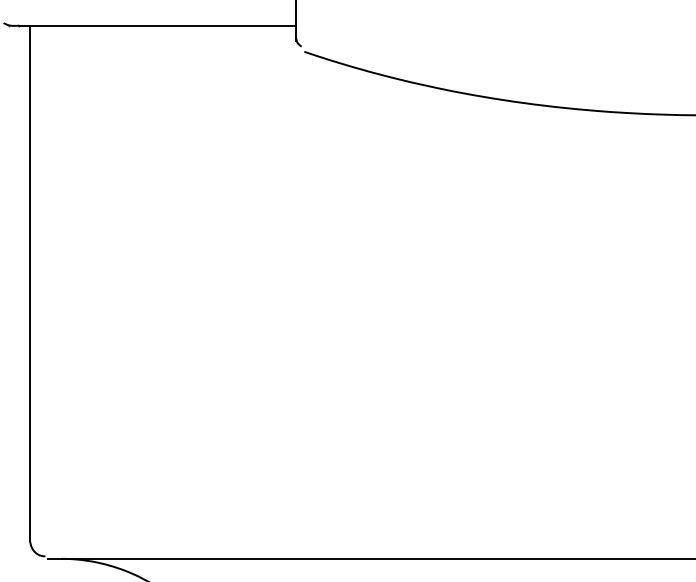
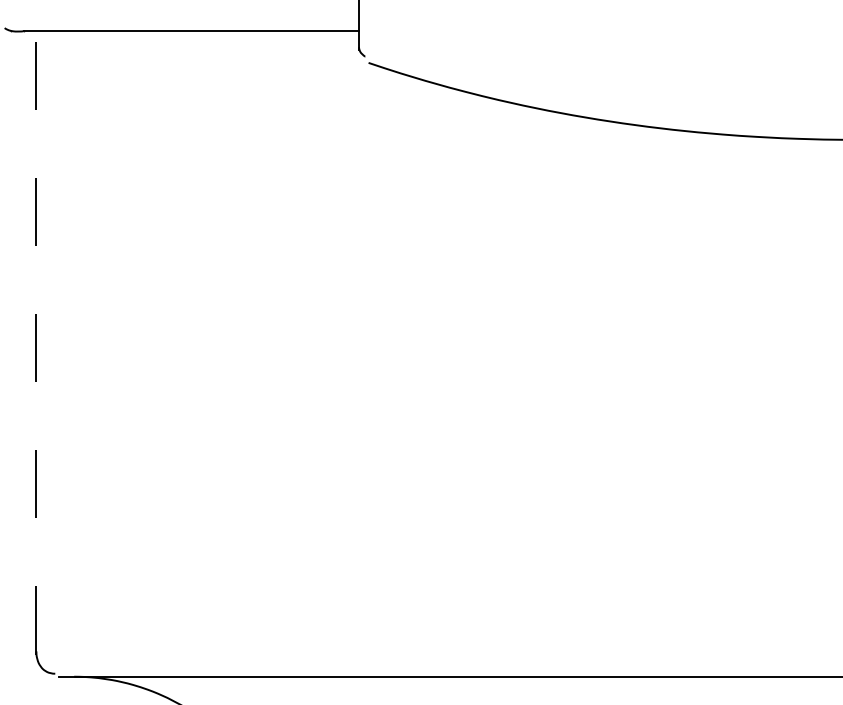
line: (29, 282) -> (35, 342), solid -> dashed

